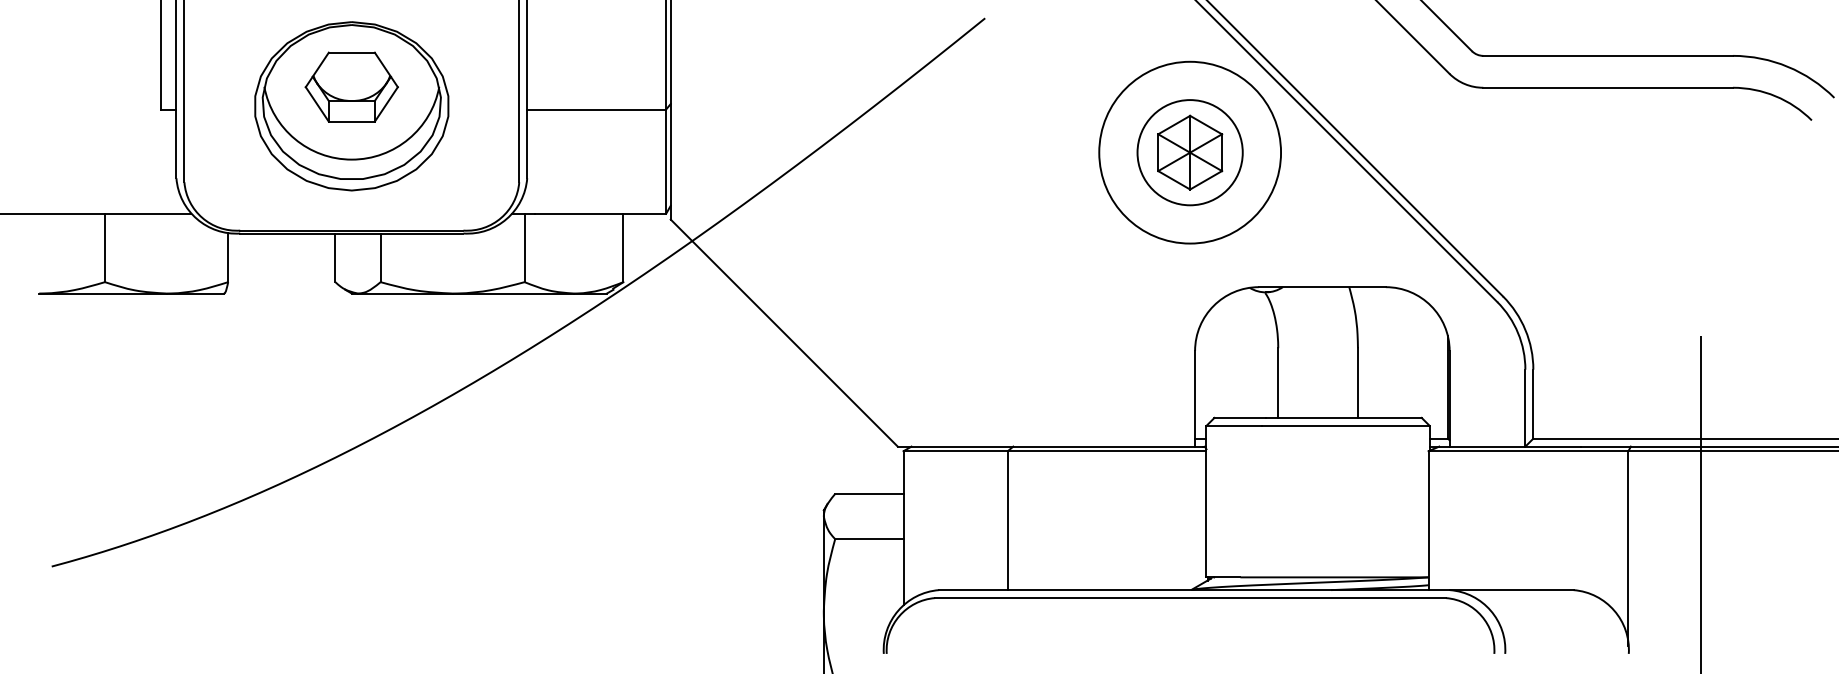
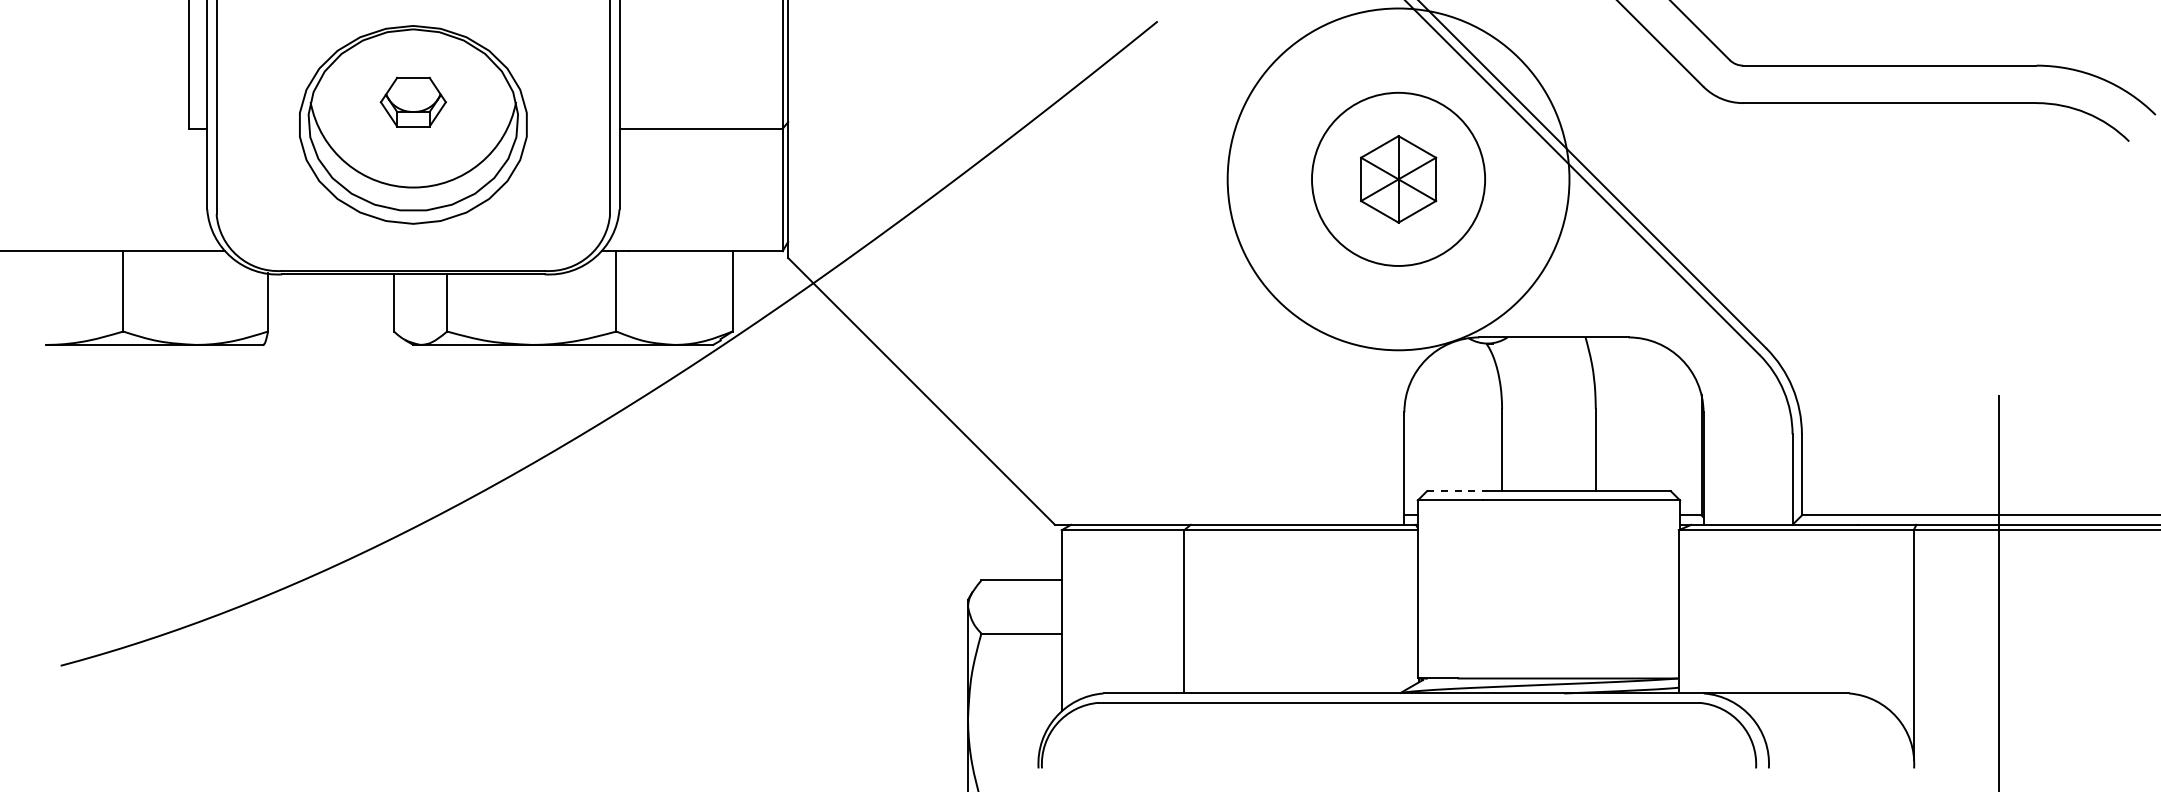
part: (351, 86) -> (413, 101), size x0.6
circle: (1190, 152) -> (1398, 179), size x1.4
circle: (1190, 152) -> (1398, 179), size x1.6
line: (1241, 418) -> (1458, 491), solid -> dashed

